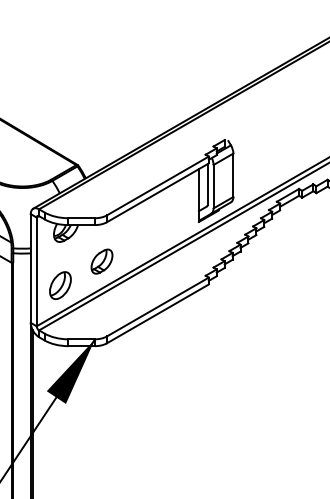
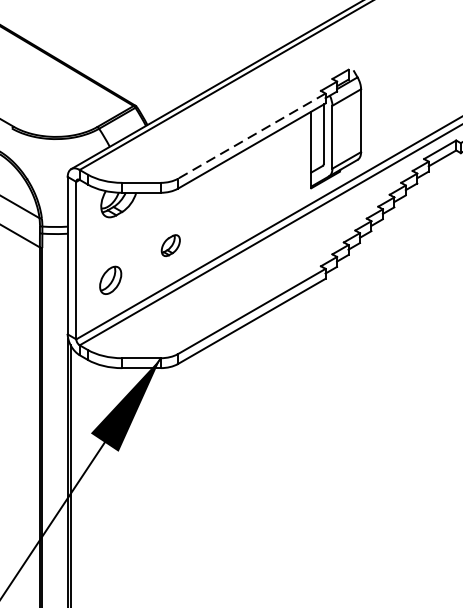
line: (157, 185) -> (251, 135), solid -> dashed
part: (101, 261) -> (170, 245), size x0.6
part: (60, 285) -> (110, 280), size x0.7

